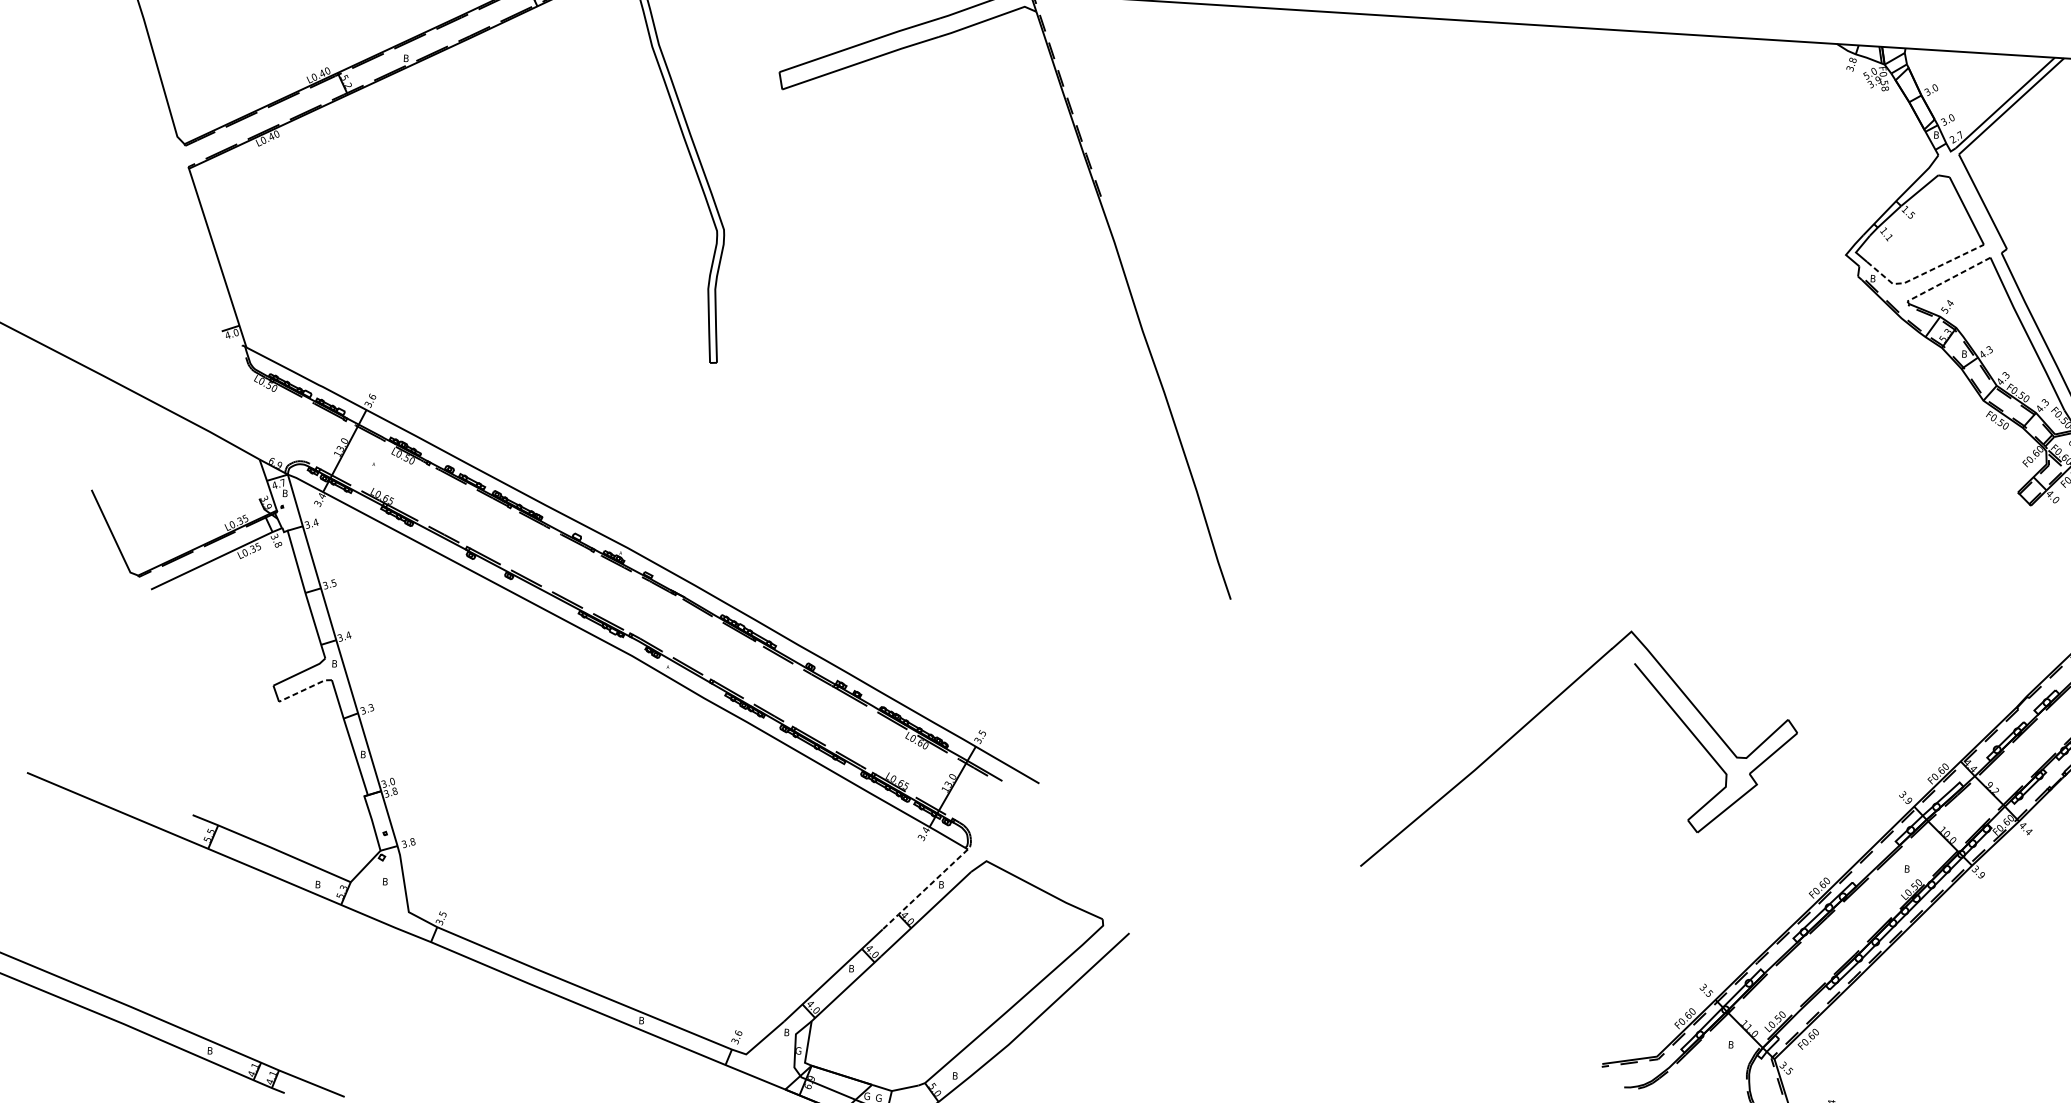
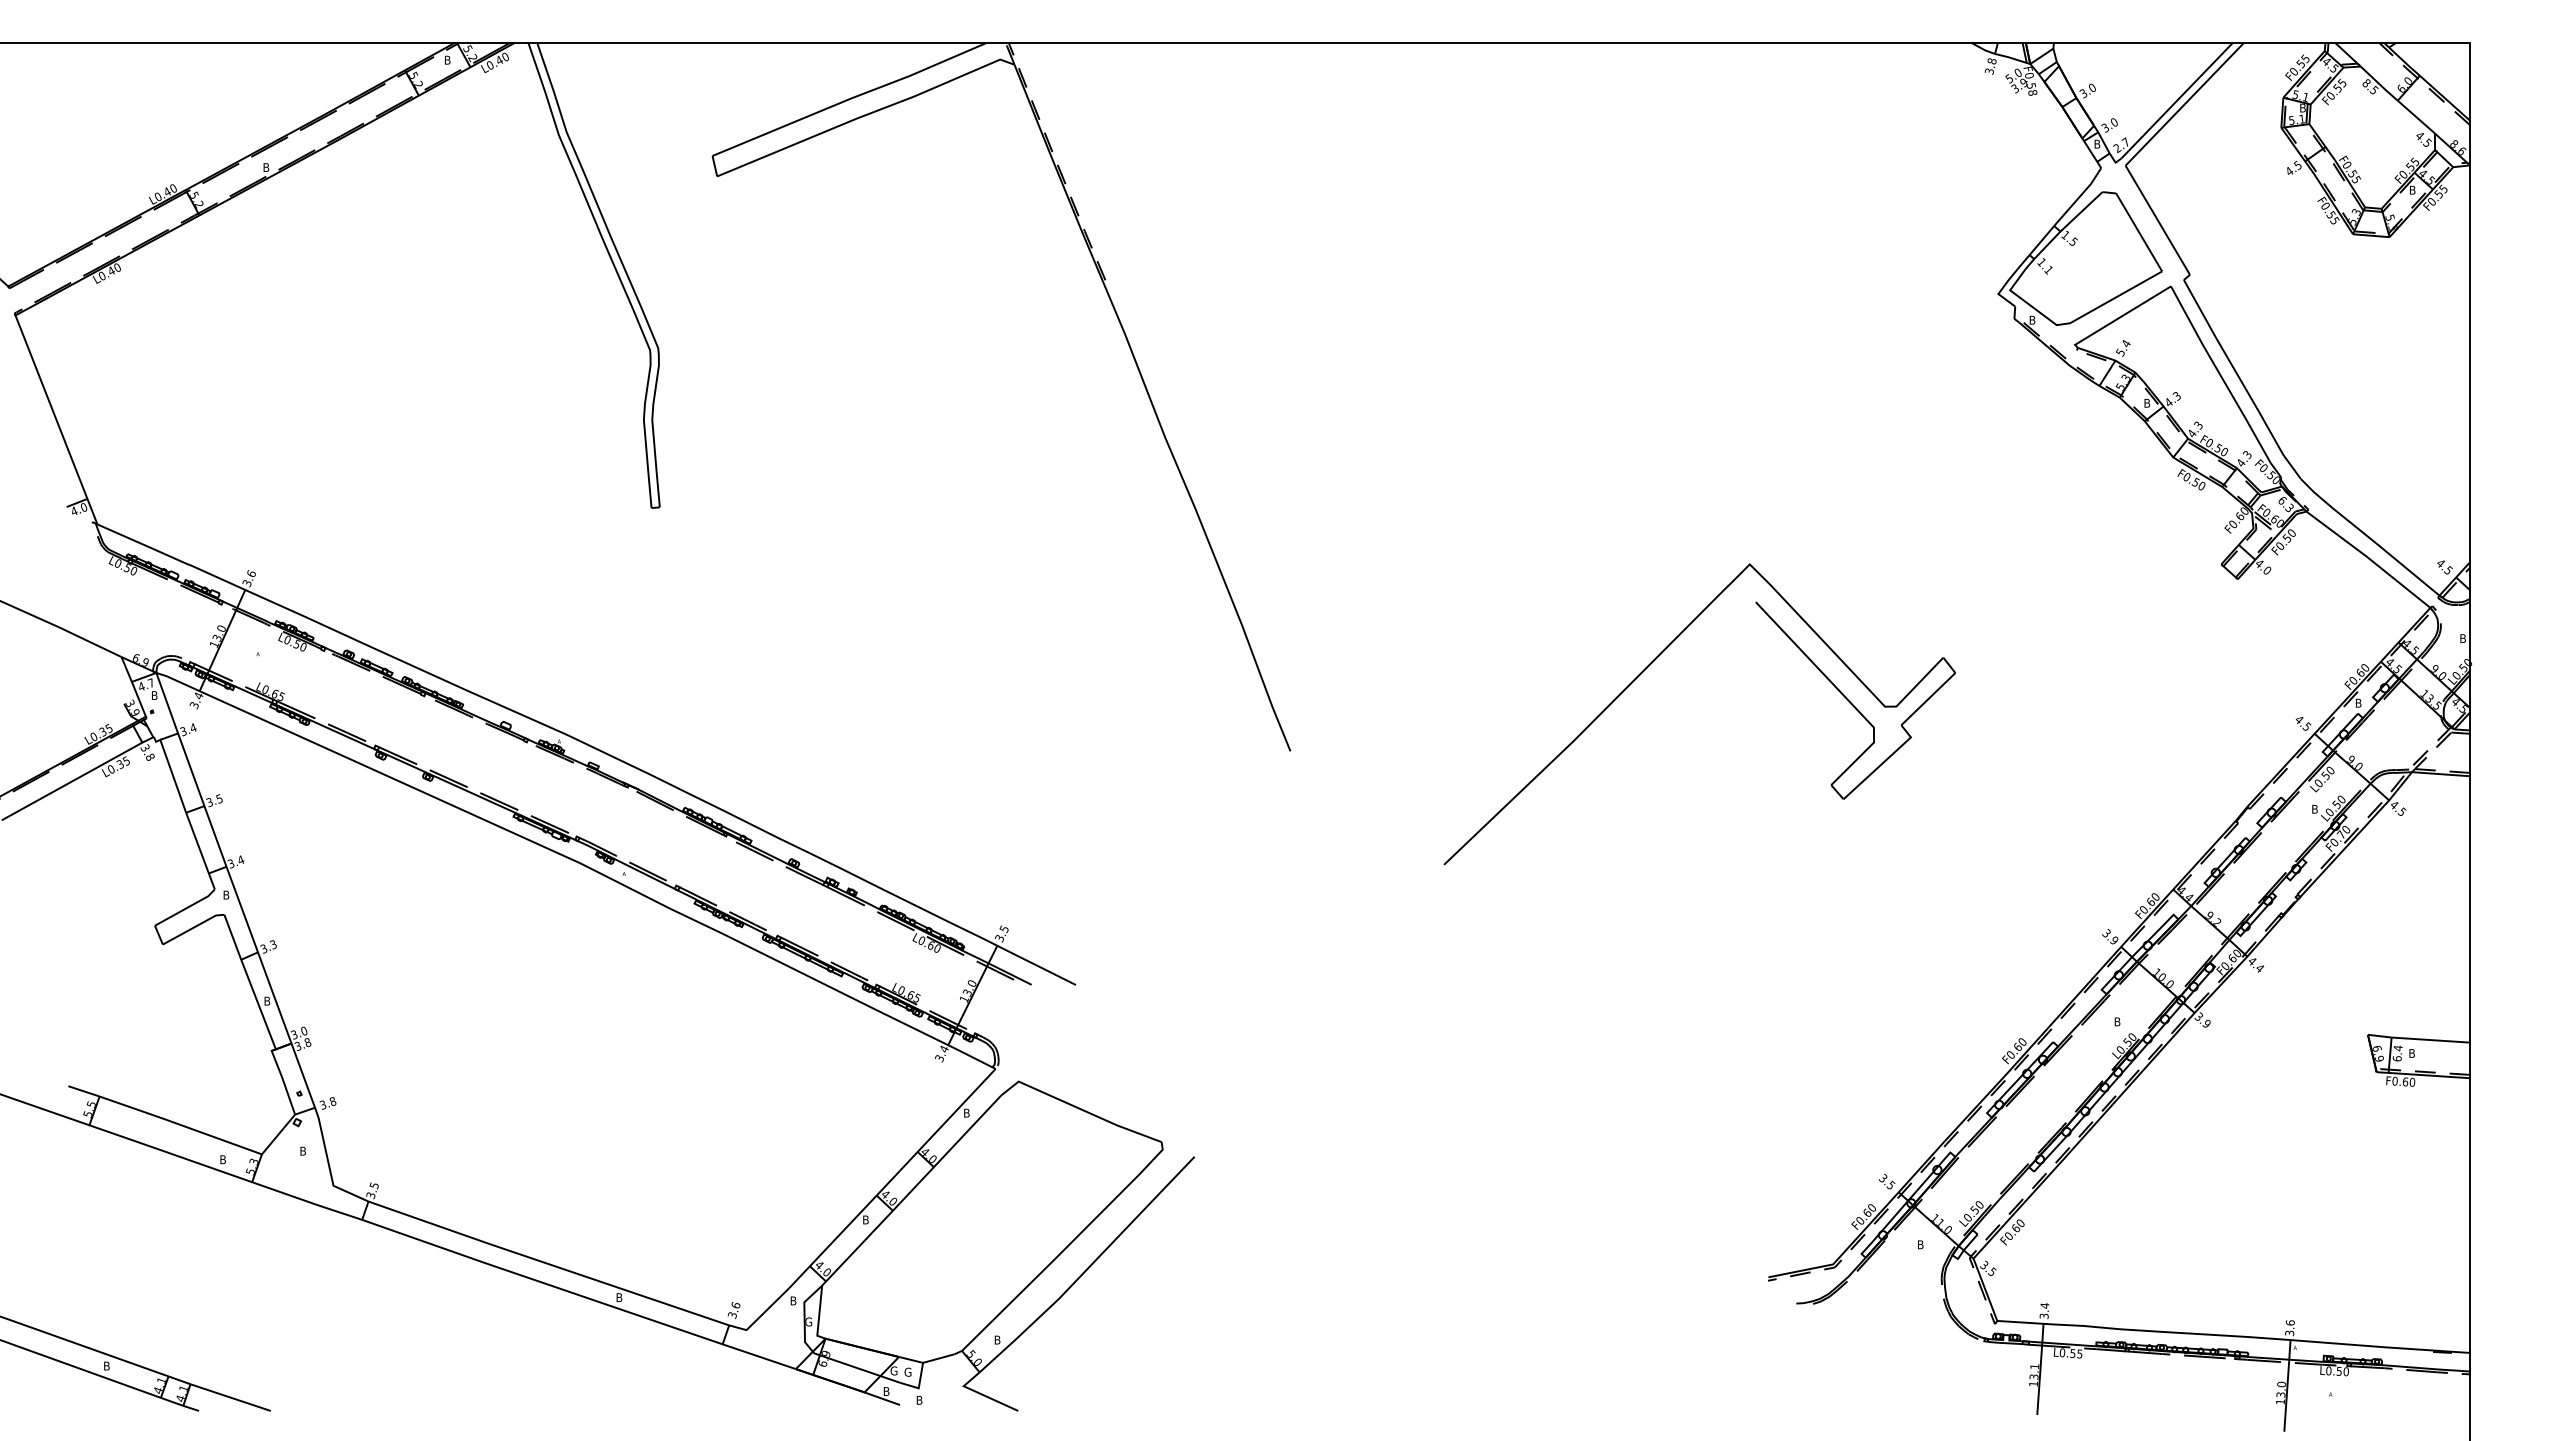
line: (1922, 274) -> (2091, 311), dashed -> solid
line: (1946, 281) -> (2120, 317), dashed -> solid
line: (305, 689) -> (193, 927), dashed -> solid
part: (1543, 710) -> (1650, 665), moved
line: (925, 889) -> (947, 1120), dashed -> solid

